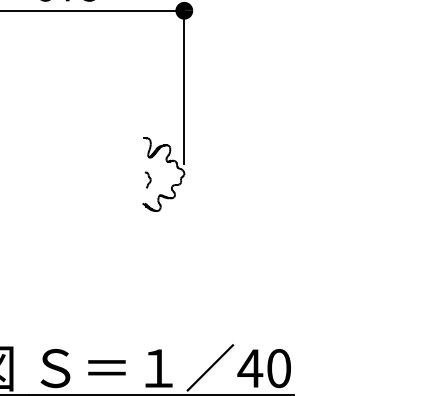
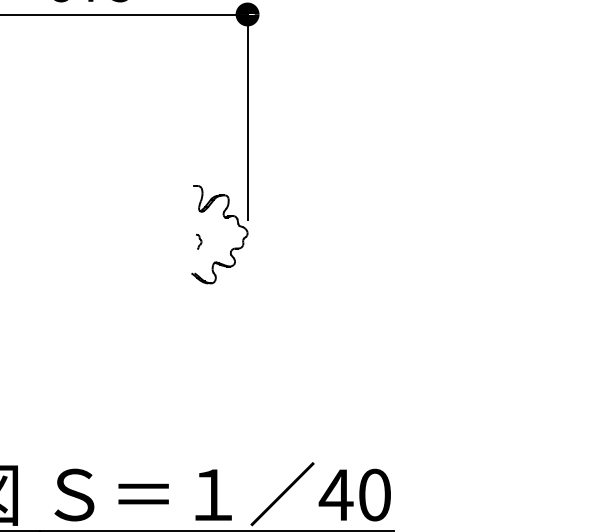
part: (148, 179) -> (199, 241), size x0.7

